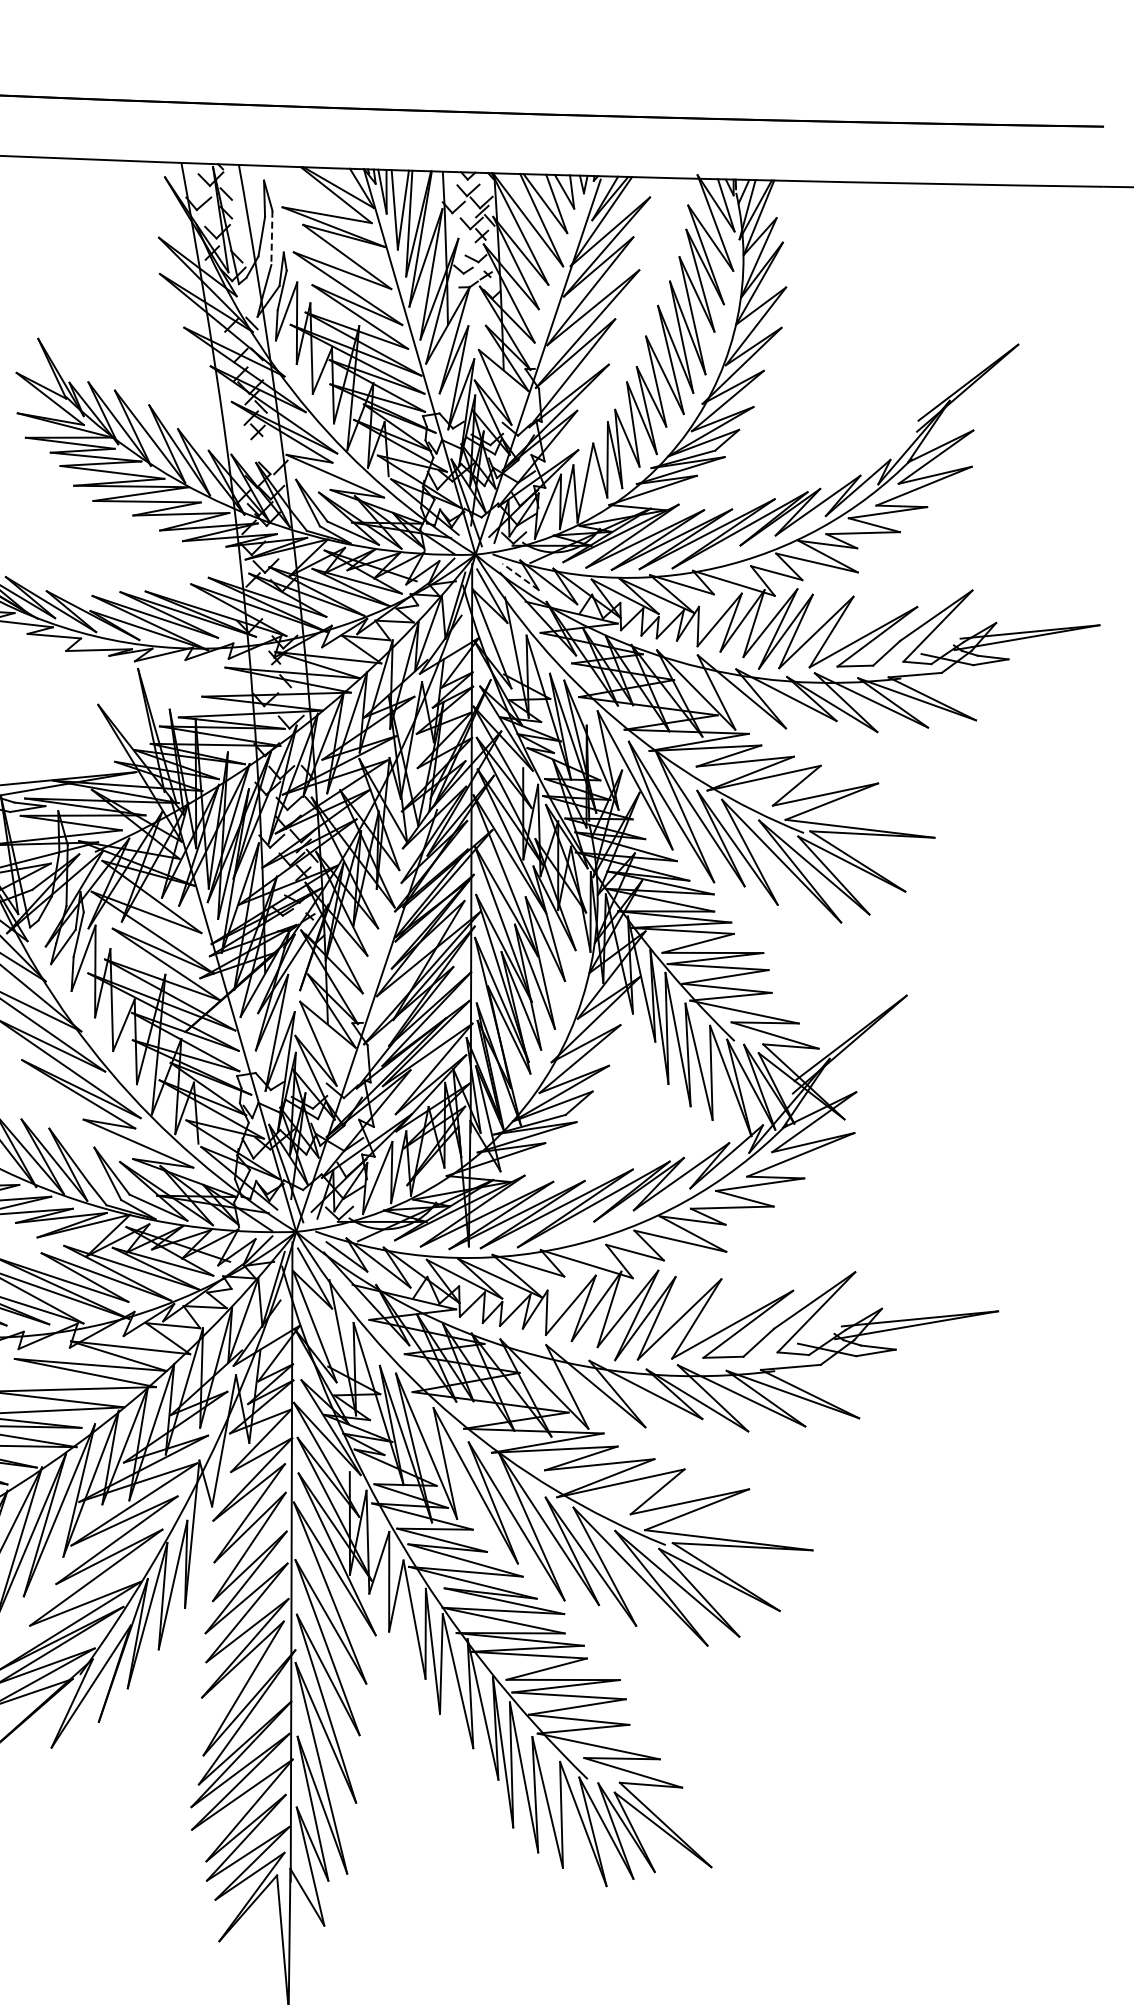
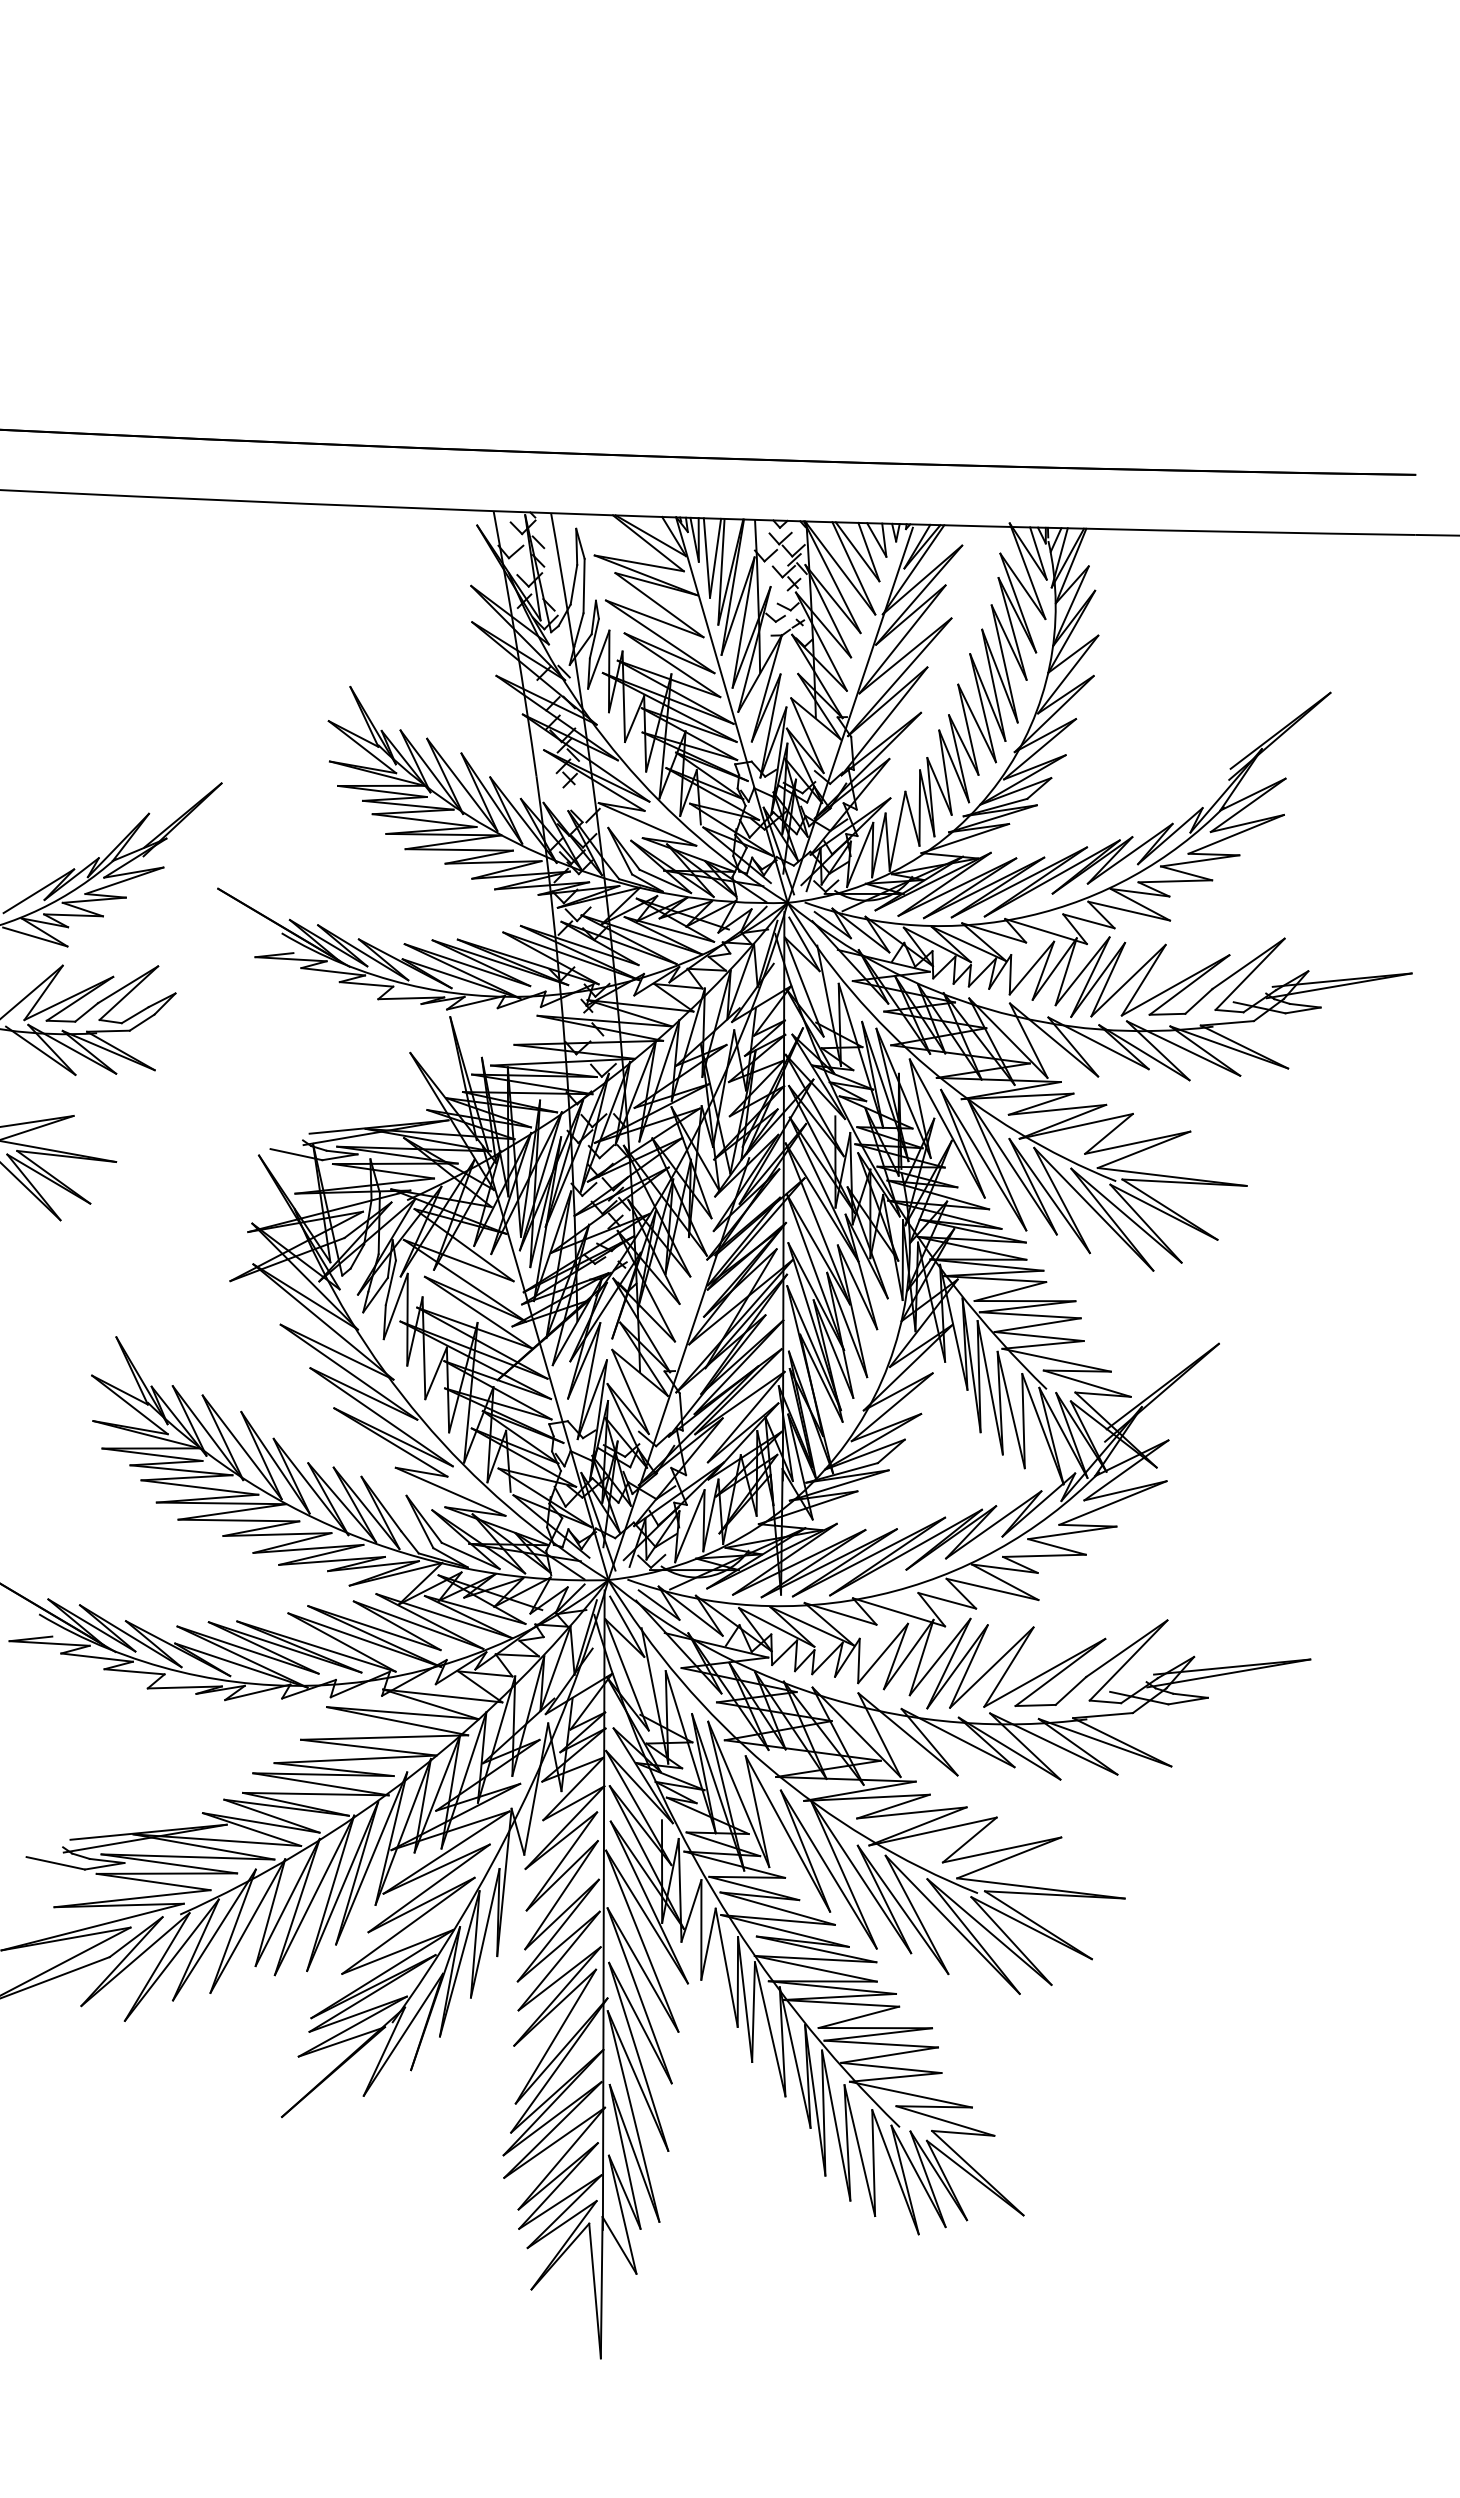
line: (272, 238) -> (584, 586), dashed -> solid
line: (520, 576) -> (832, 924), dashed -> solid

